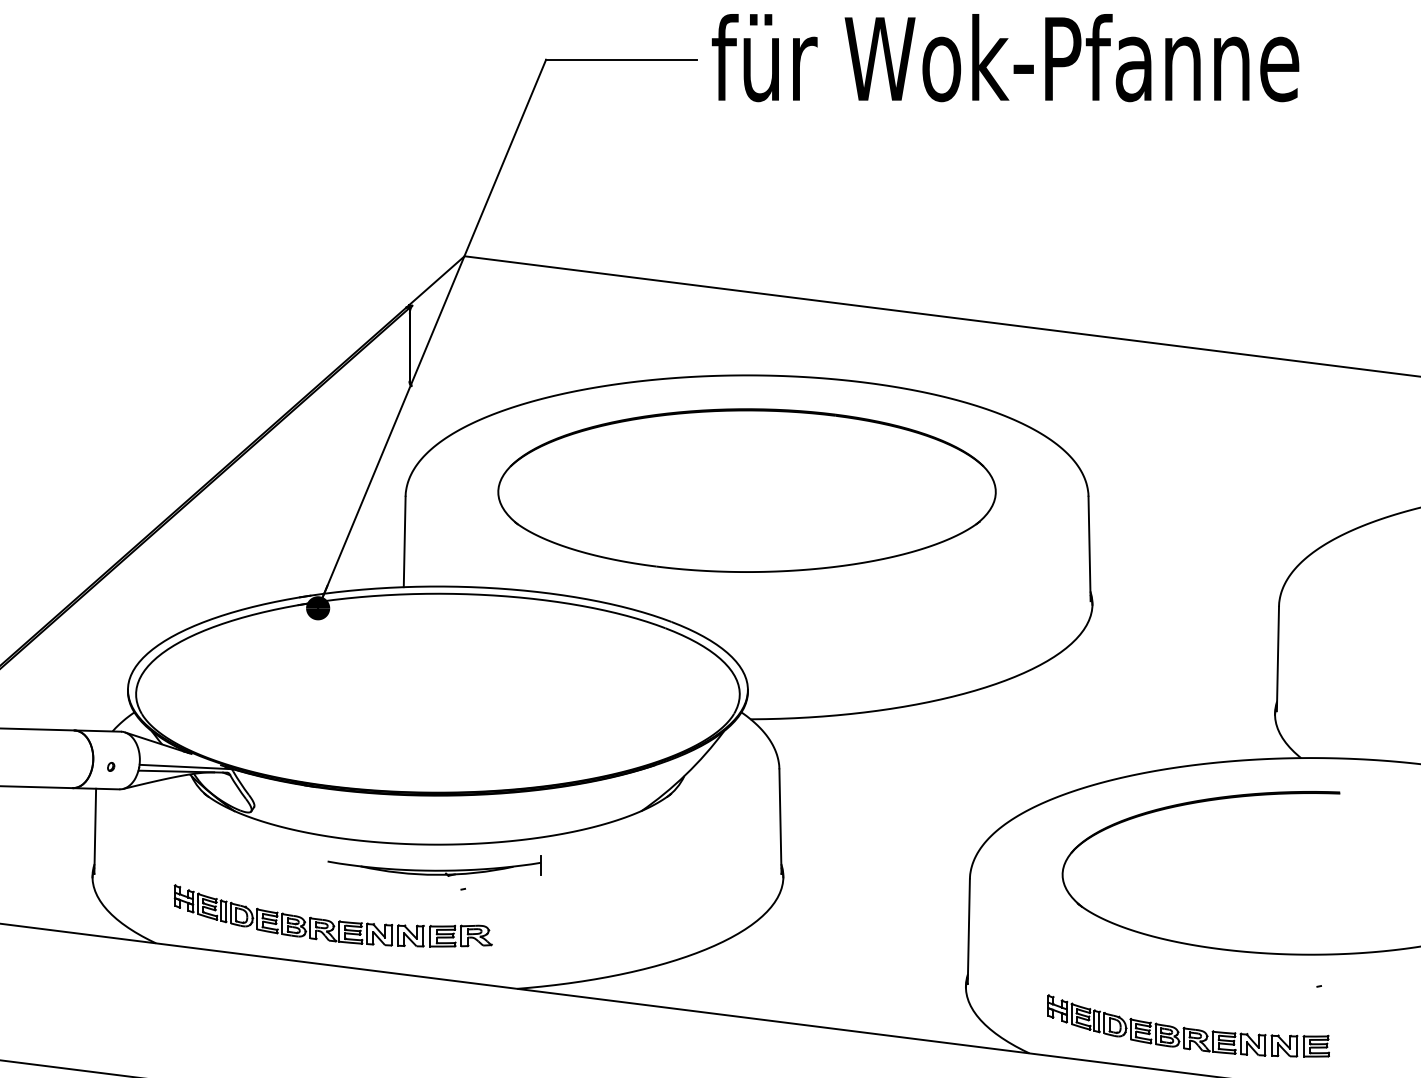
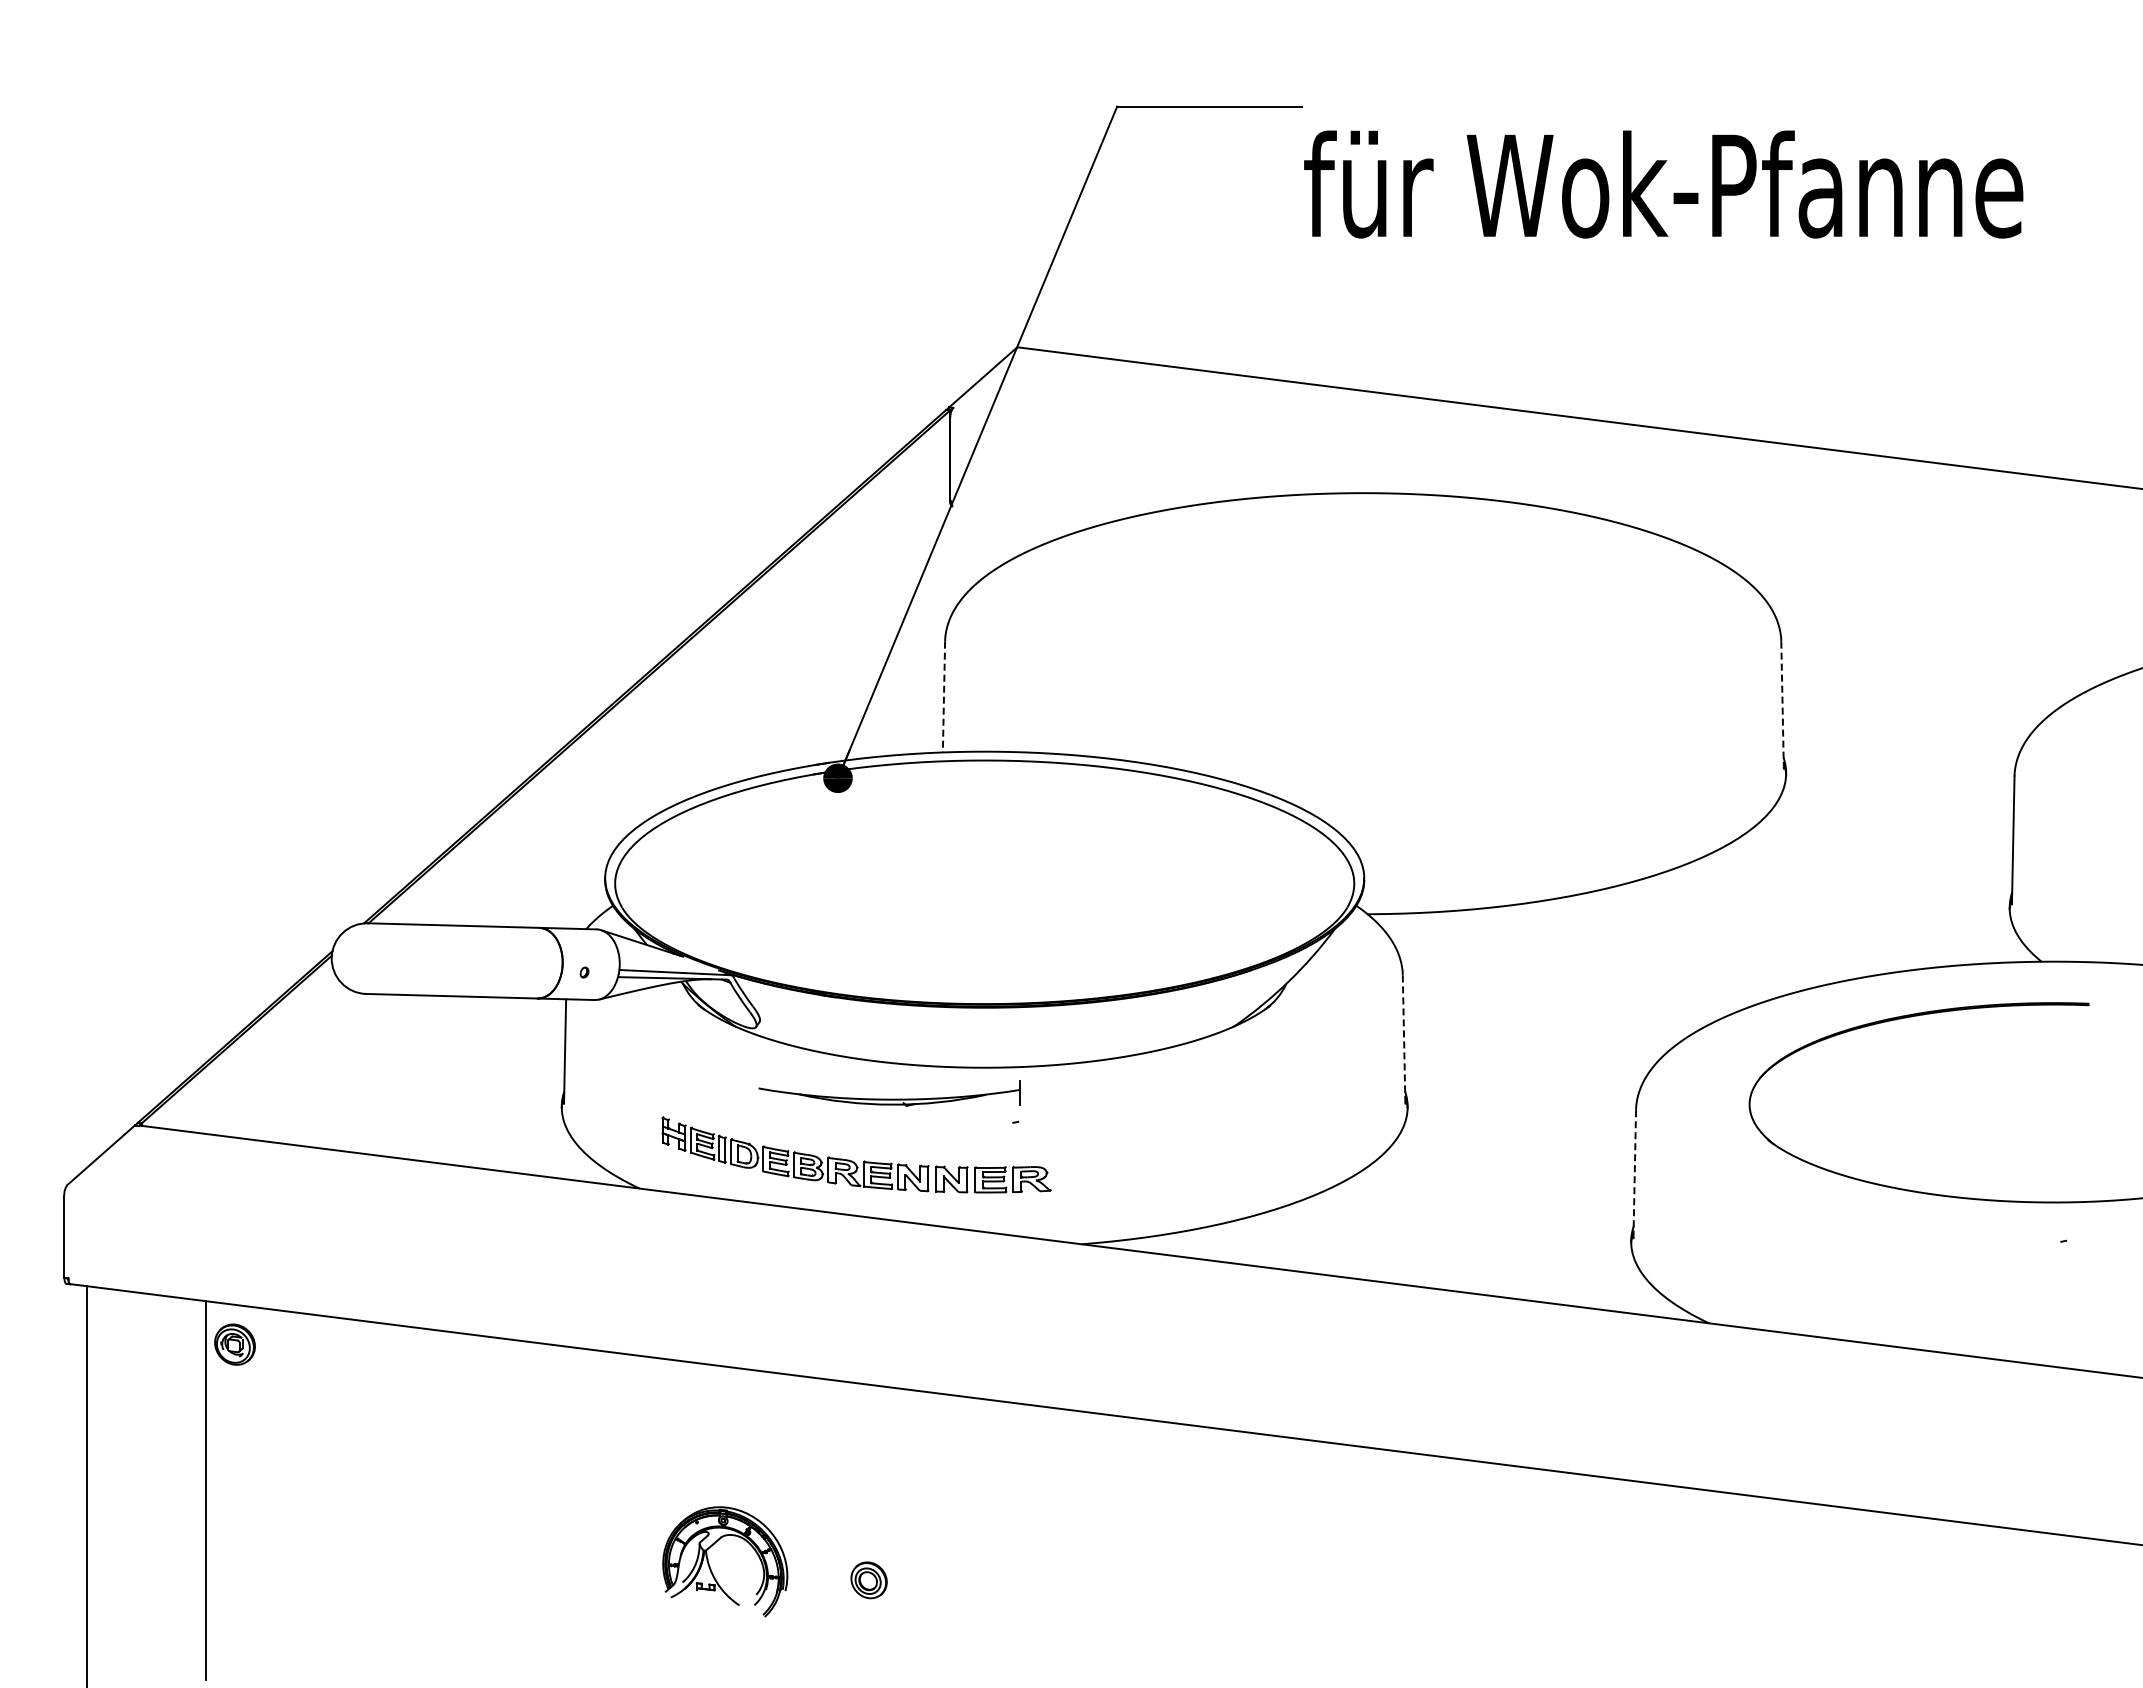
text: (1005, 57) -> (1663, 184), moved
part: (746, 490) -> (1362, 633), removed
line: (404, 542) -> (943, 697), solid -> dashed
line: (1089, 548) -> (1782, 705), solid -> dashed
line: (780, 821) -> (1404, 1039), solid -> dashed
part: (434, 865) -> (889, 1093), moved
line: (968, 931) -> (1634, 1174), solid -> dashed
part: (1188, 1025) -> (1903, 1289), removed

